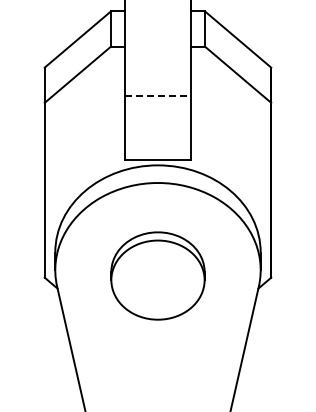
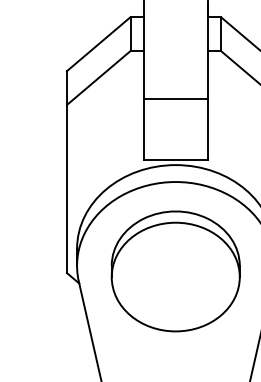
line: (158, 96) -> (176, 98), dashed -> solid
part: (157, 275) -> (175, 270), size x1.43

